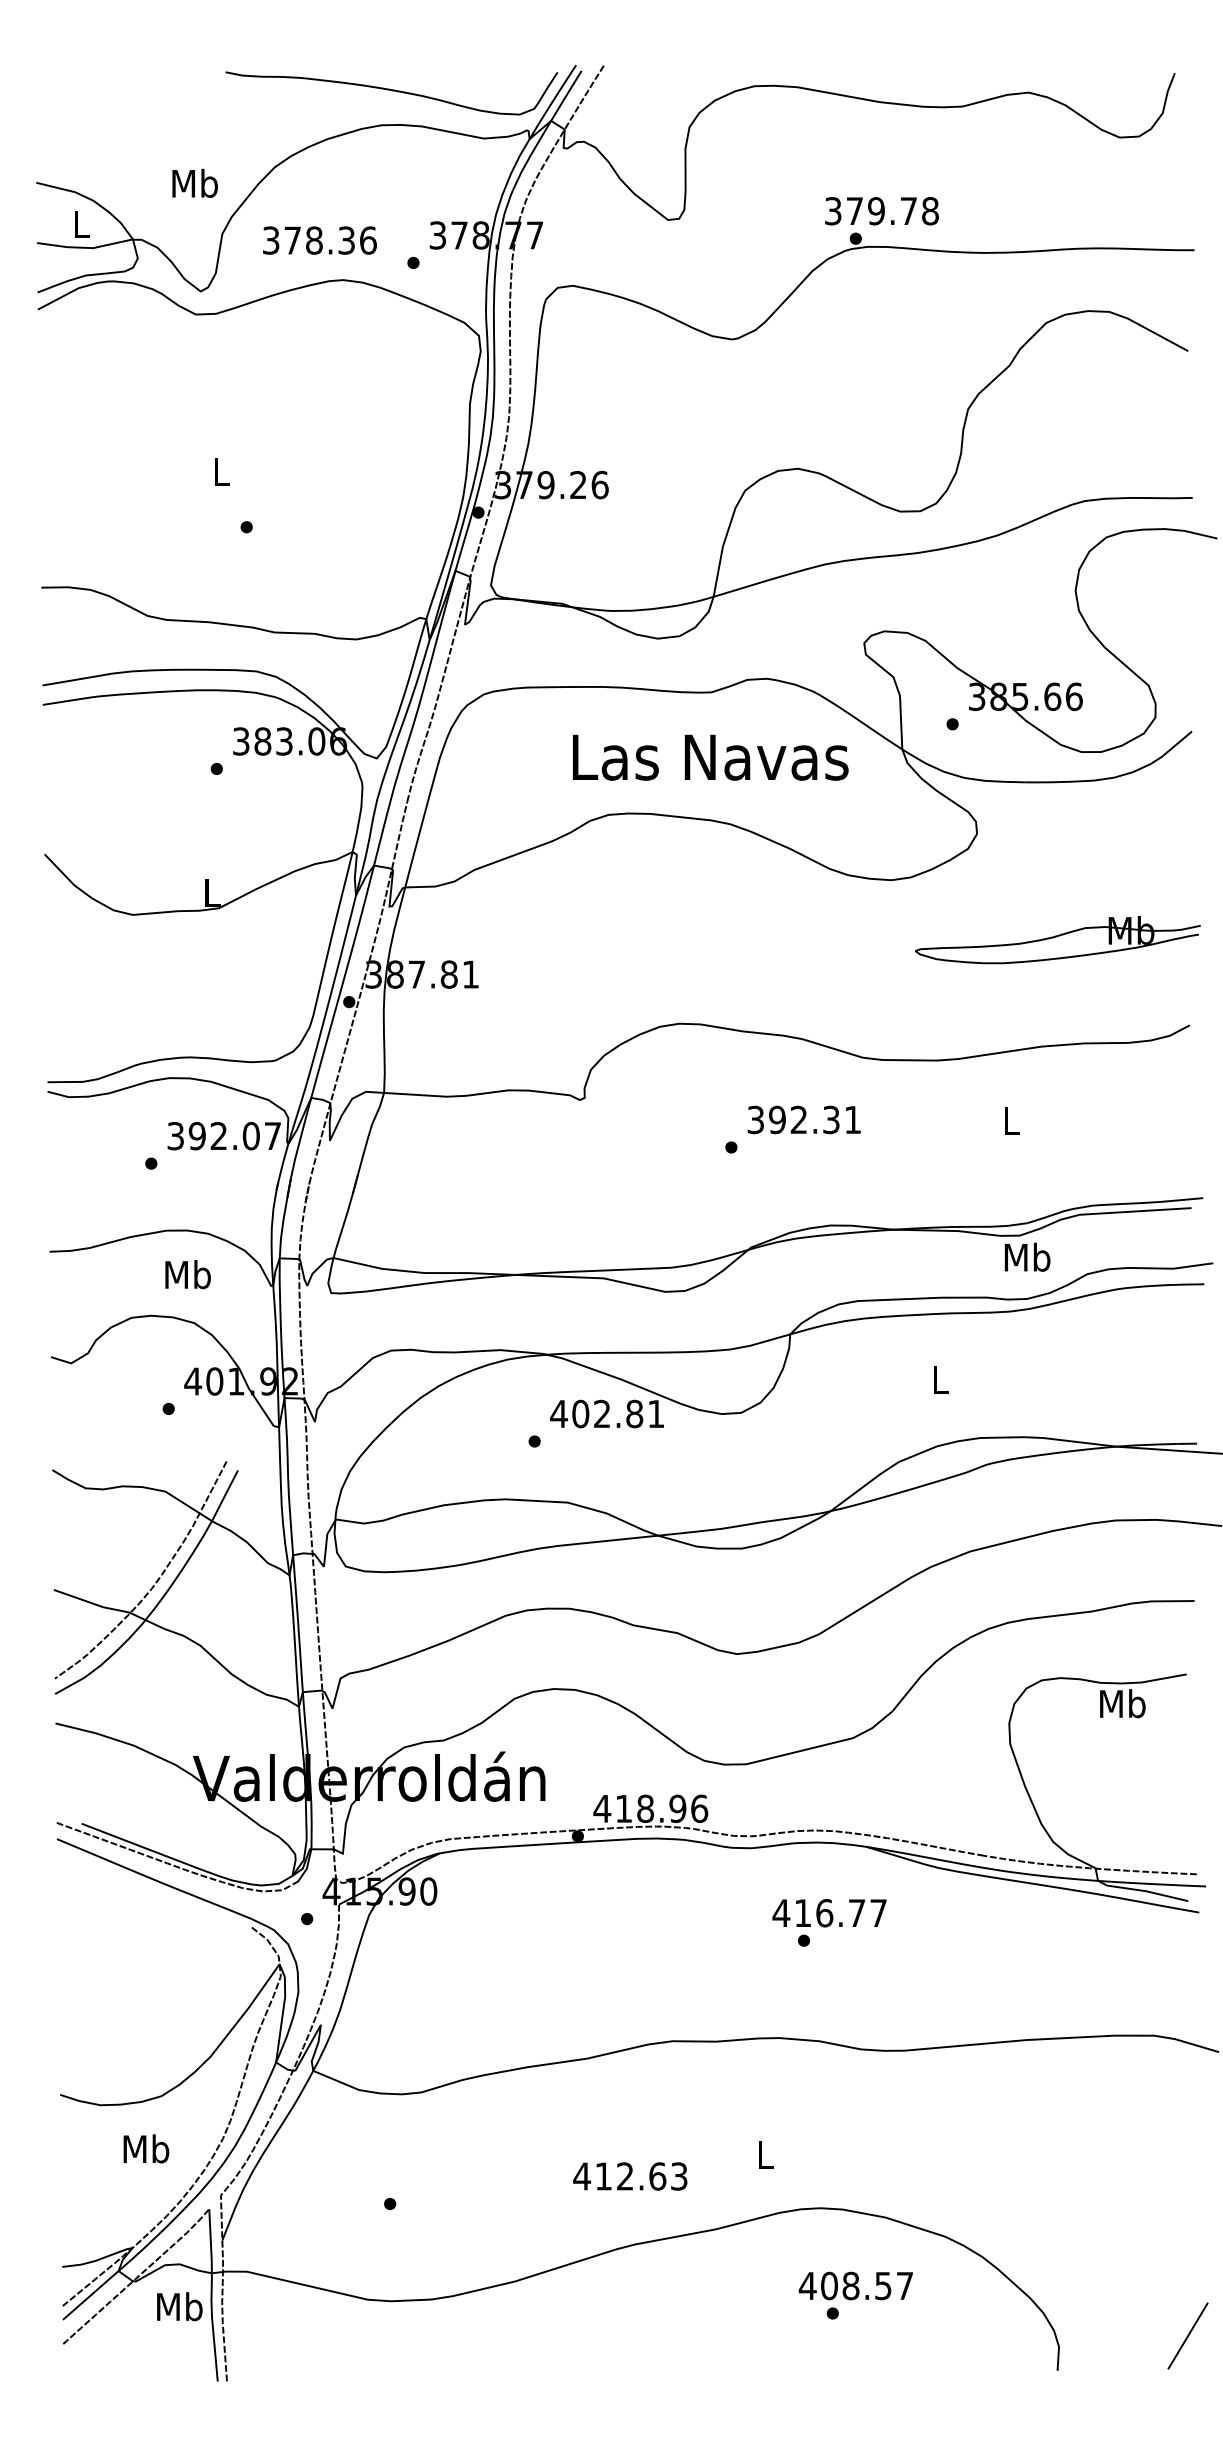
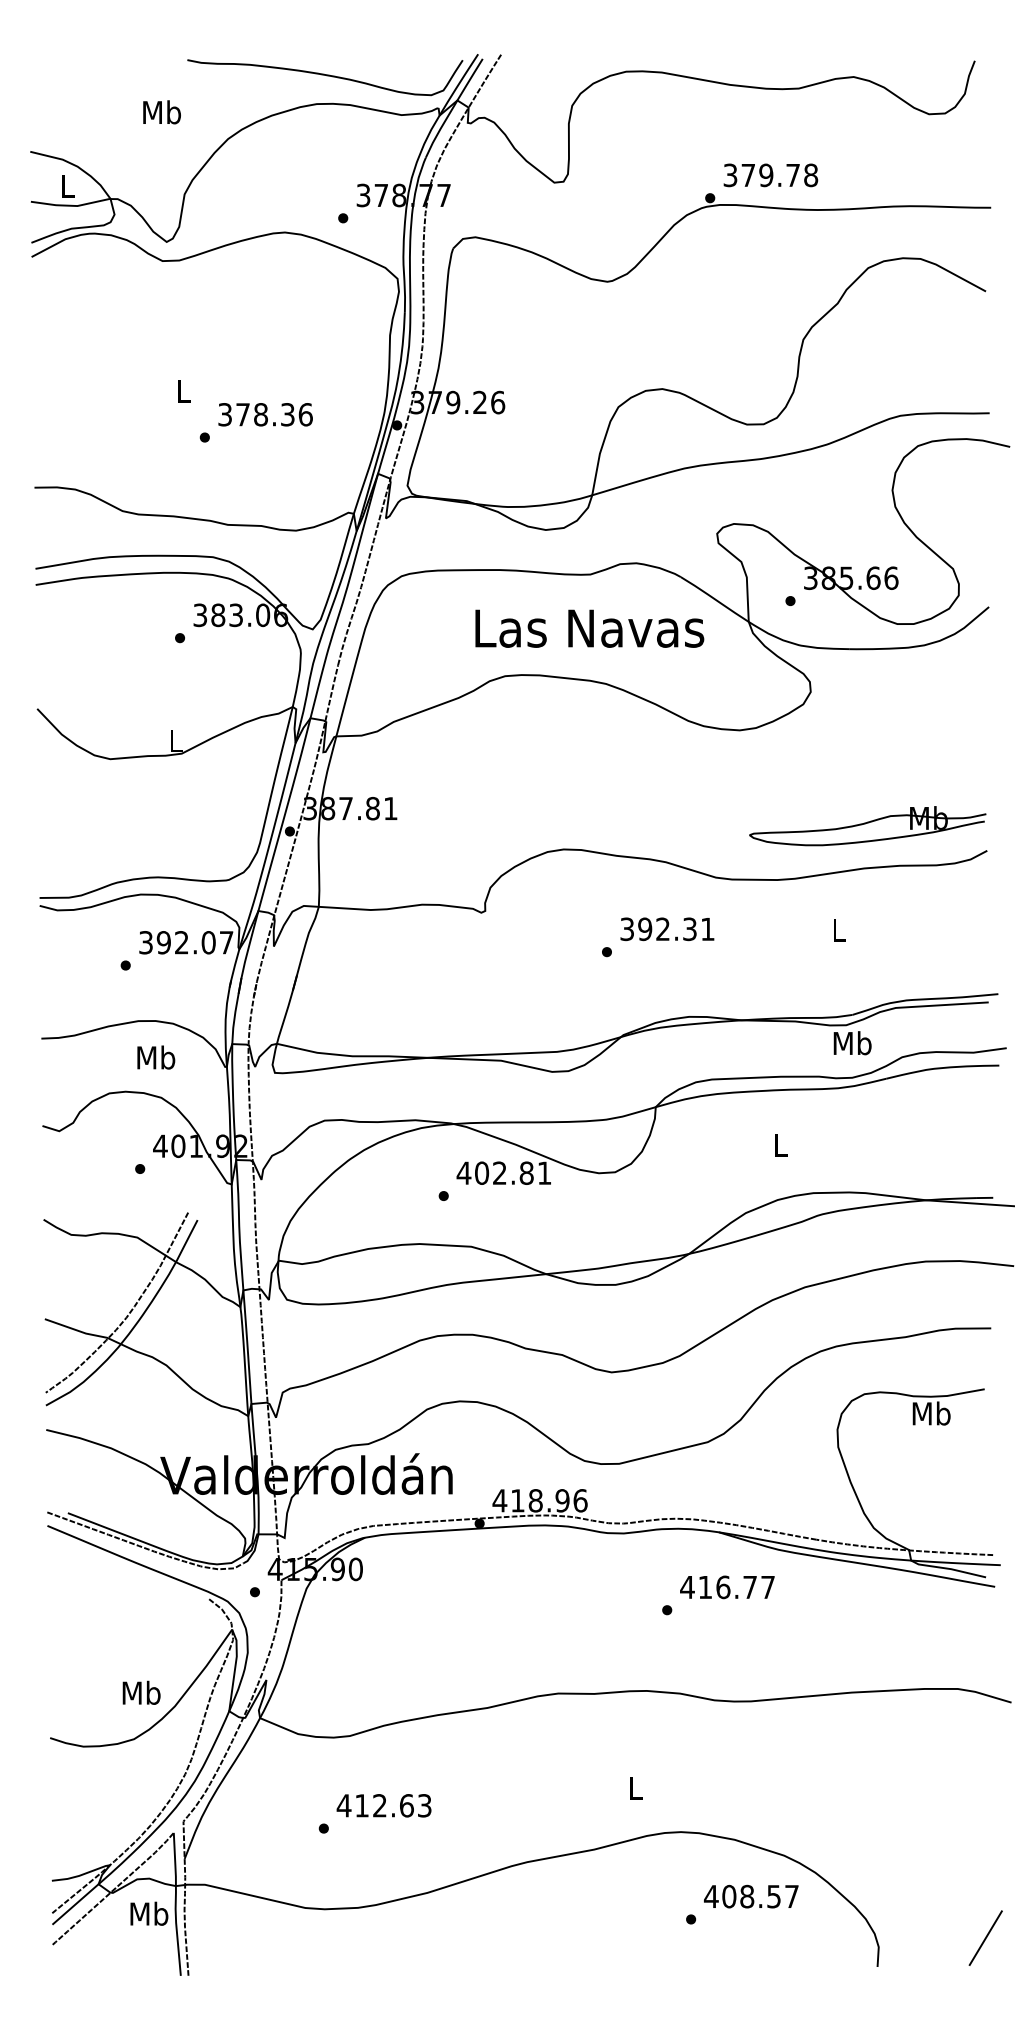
text: (194, 183) -> (161, 112), moved
text: (881, 211) -> (770, 175), moved
text: (319, 240) -> (265, 414), moved
part: (1057, 940) -> (867, 826), moved
text: (829, 1913) -> (727, 1587), moved
text: (146, 2148) -> (141, 1692), moved
text: (629, 2176) -> (383, 1805), moved
text: (856, 2285) -> (751, 1896), moved

